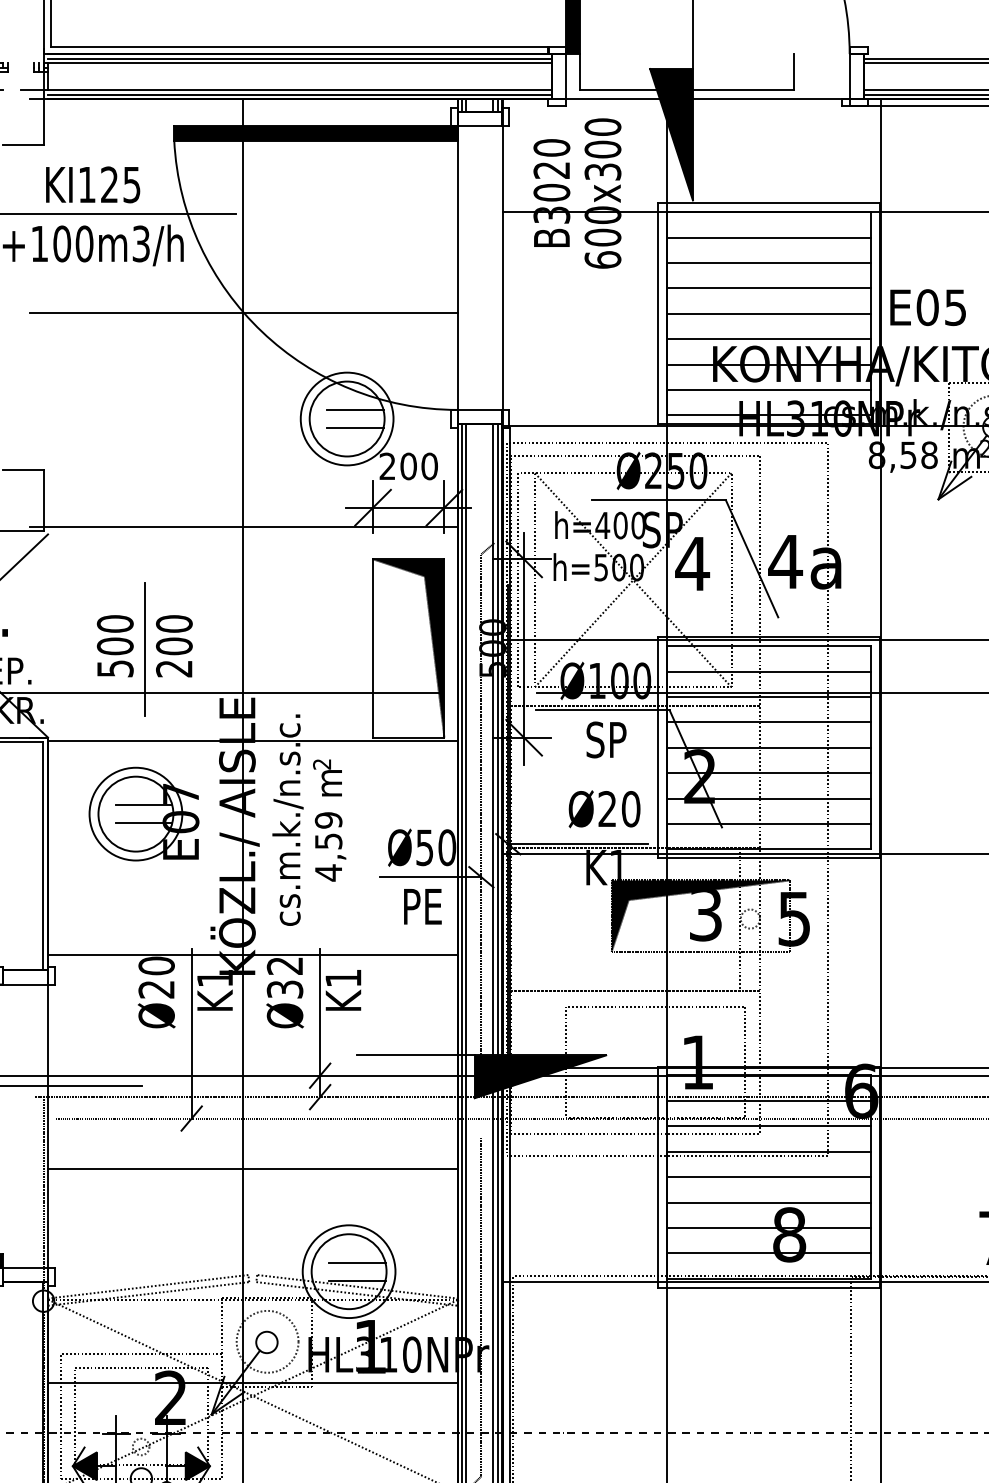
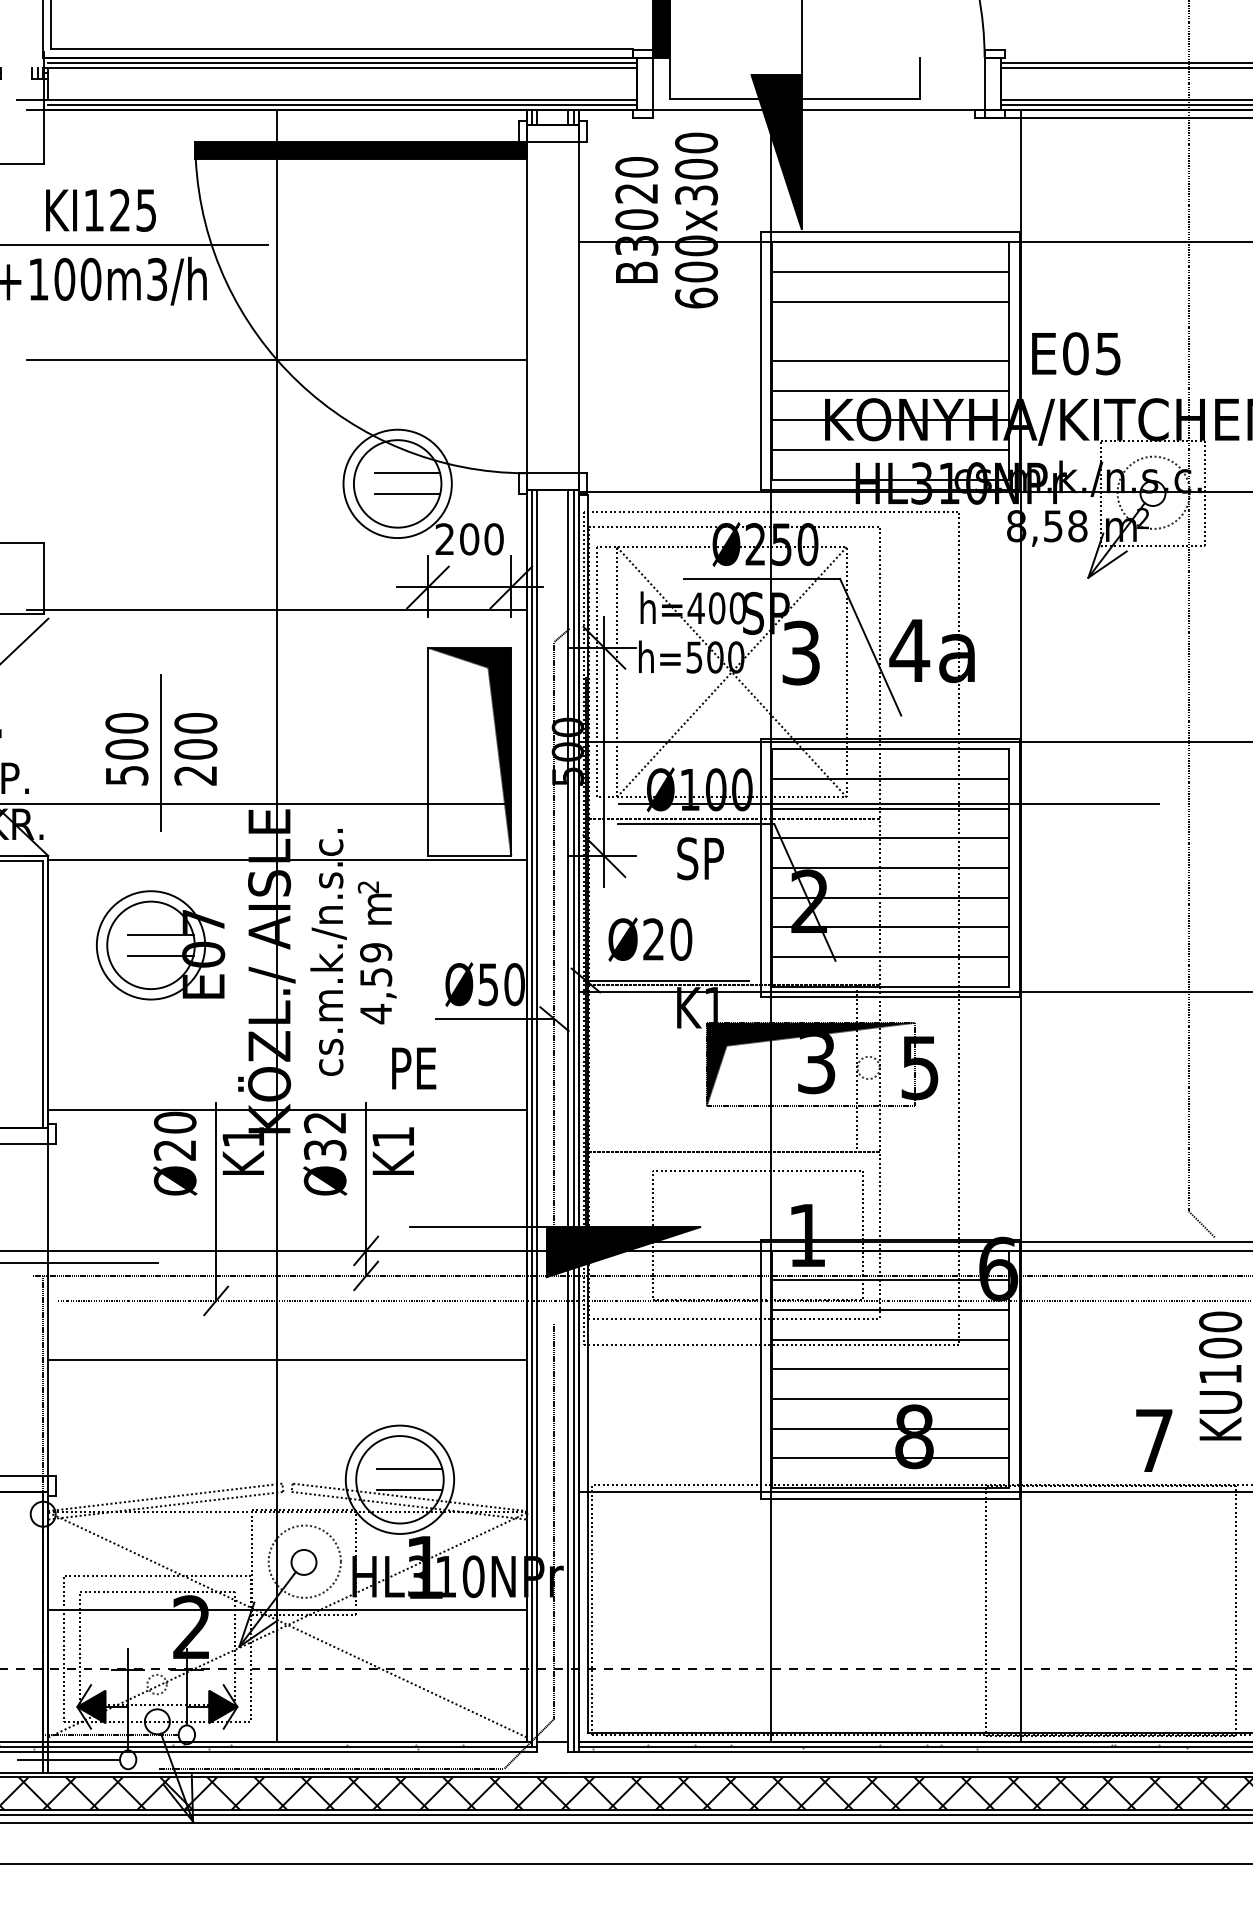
line: (769, 288) -> (890, 331), removed
text: (692, 563) -> (800, 652), 4 -> 3
text: (604, 809) -> (650, 939), moved
text: (423, 906) -> (414, 1068), moved

